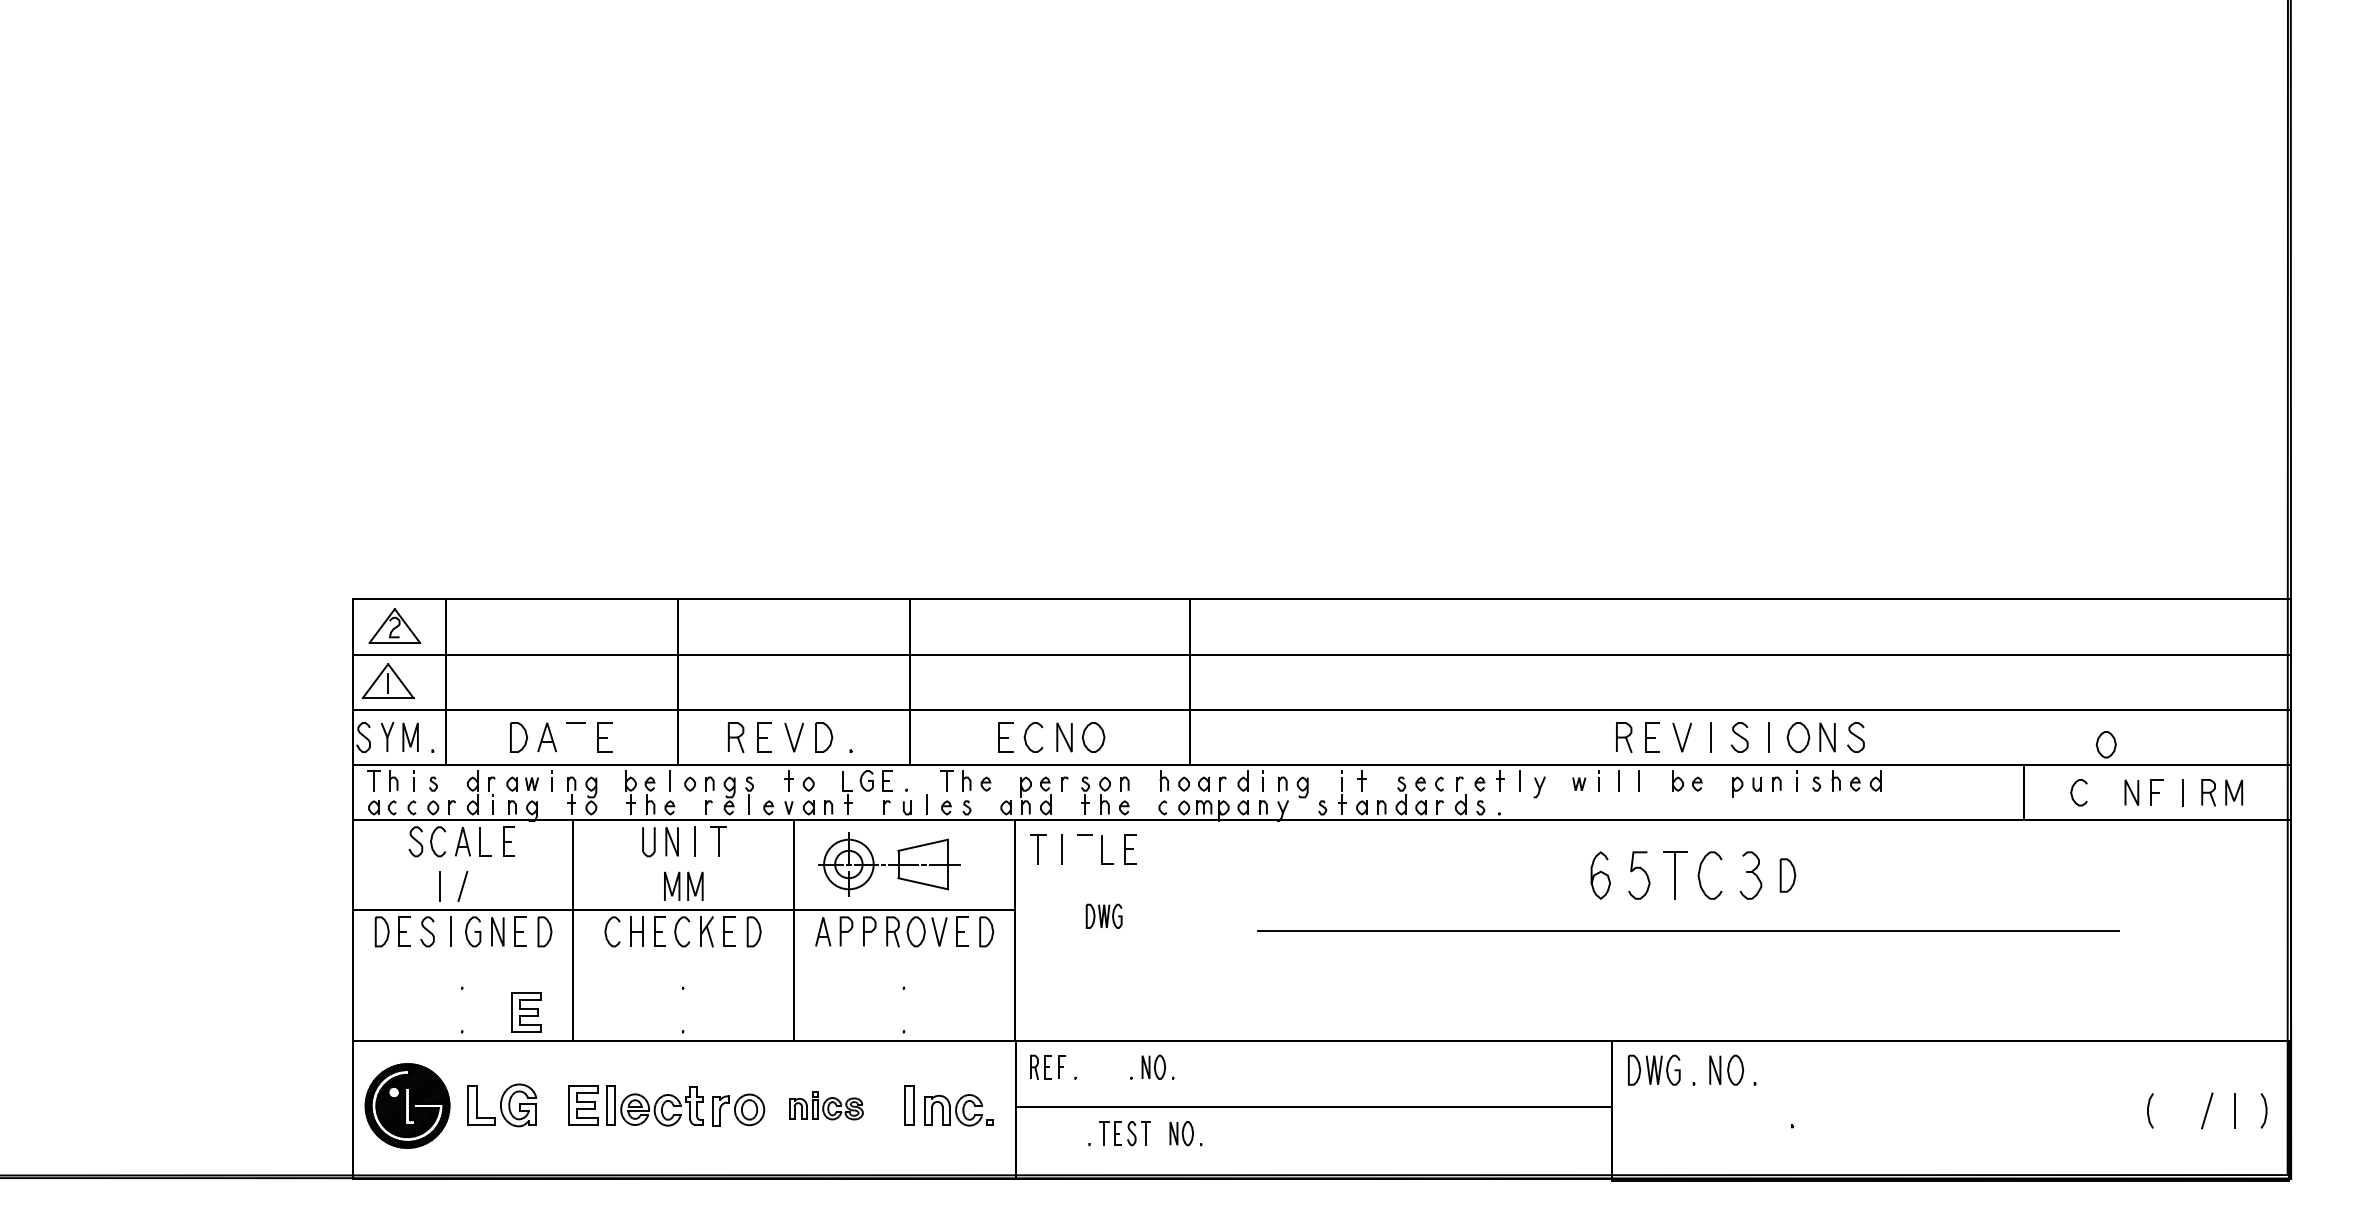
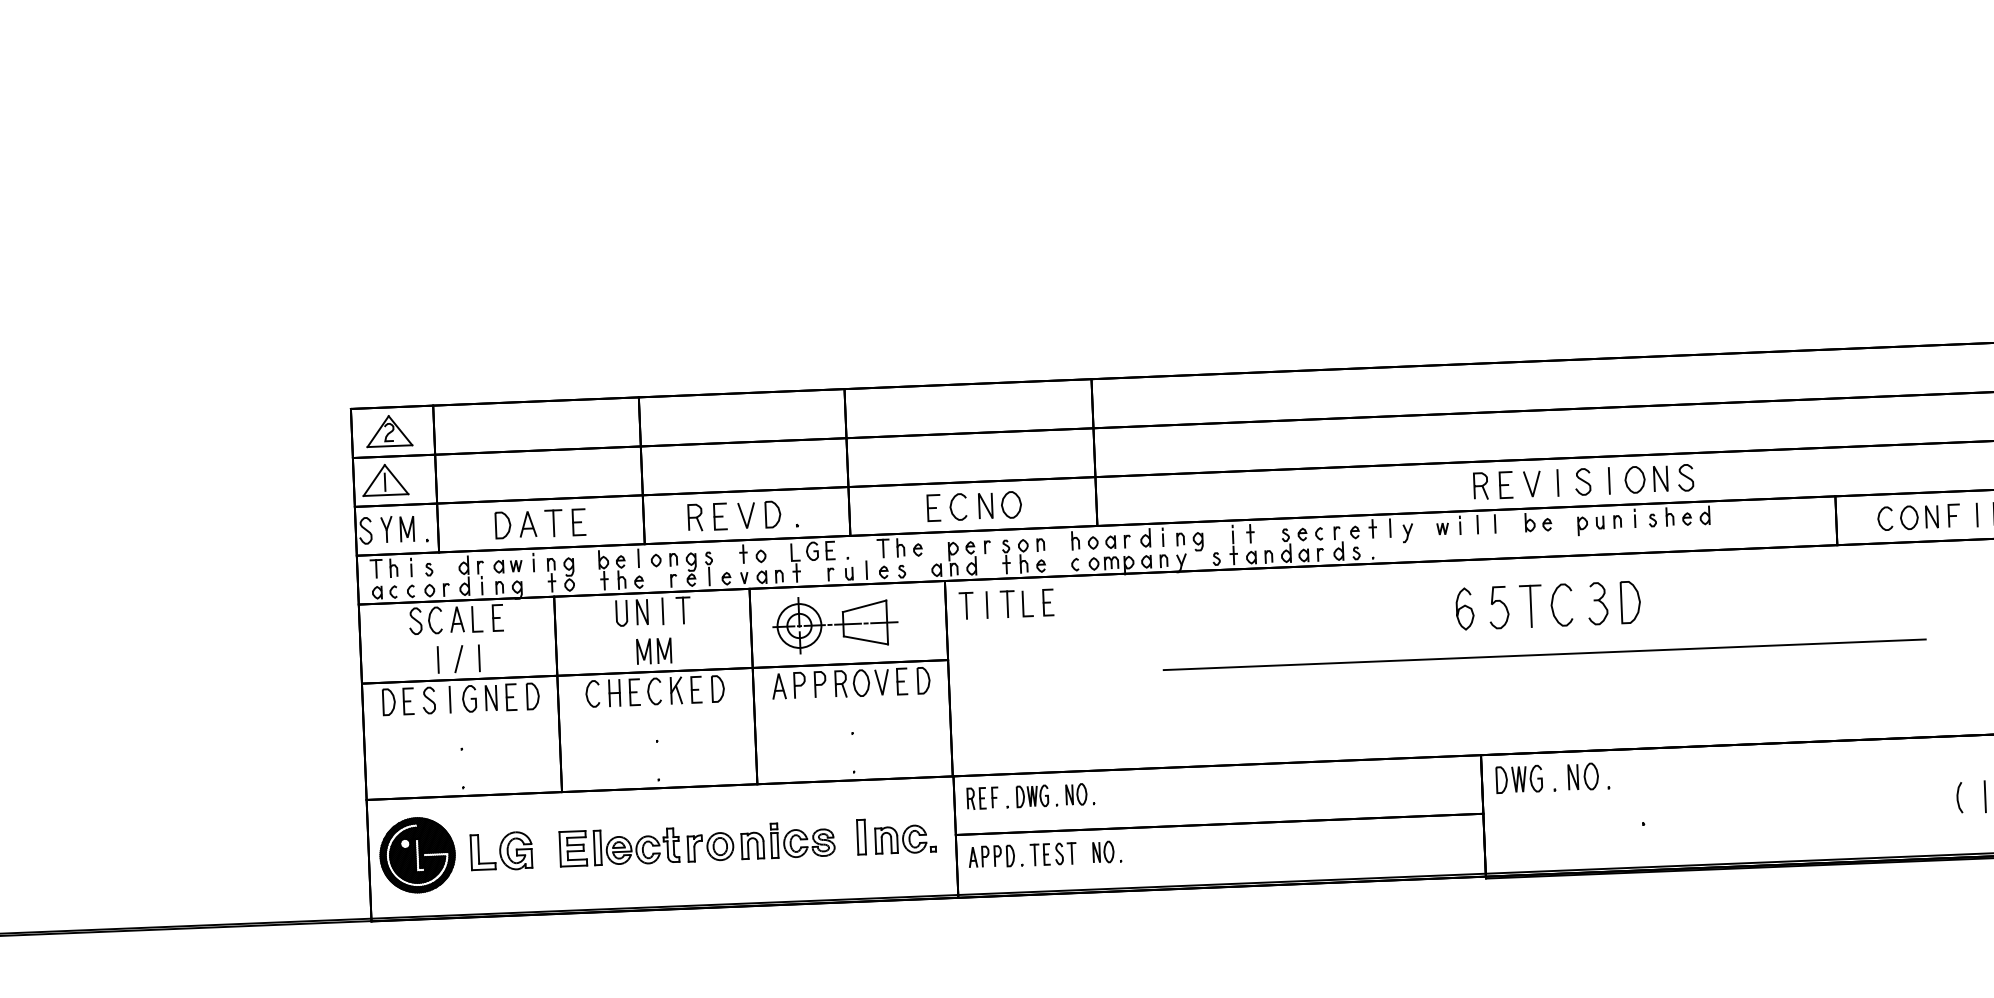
line: (576, 737) -> (553, 523), added
part: (2105, 744) -> (1908, 517), moved
line: (1084, 848) -> (1007, 603), added
part: (1787, 875) -> (1630, 602), size x1.43
line: (486, 886) -> (479, 658), added
part: (1103, 915) -> (1031, 795), moved
part: (526, 1012) -> (519, 768), removed
part: (826, 1105) -> (788, 839), size x1.43
line: (2179, 1110) -> (1985, 796), added
part: (1055, 1133) -> (991, 856), added

